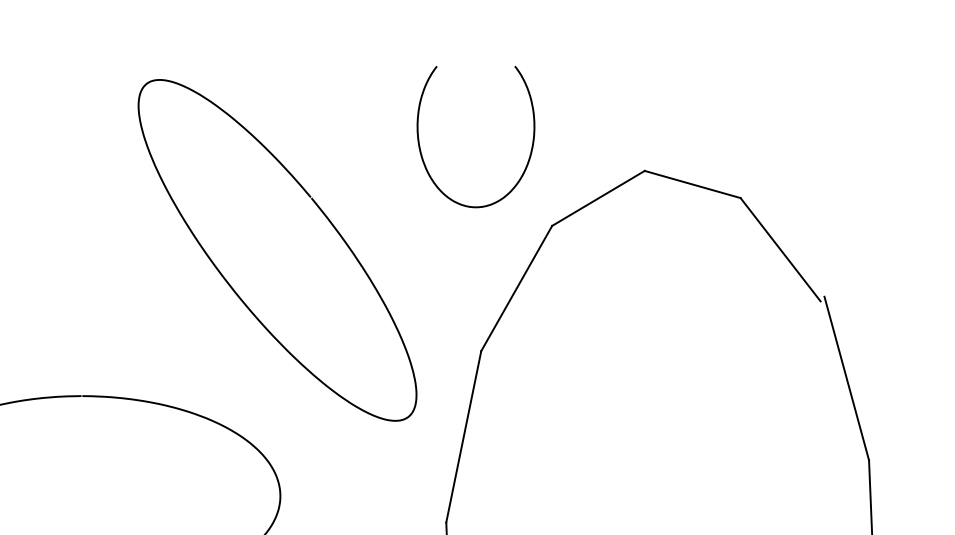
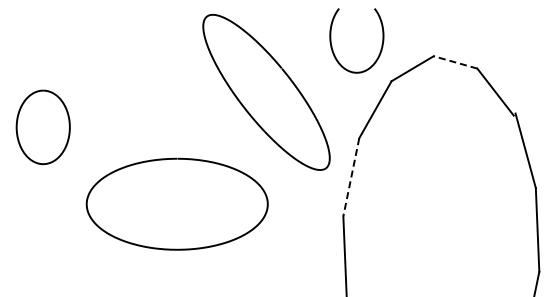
line: (692, 184) -> (455, 62), solid -> dashed
line: (464, 437) -> (351, 177), solid -> dashed

